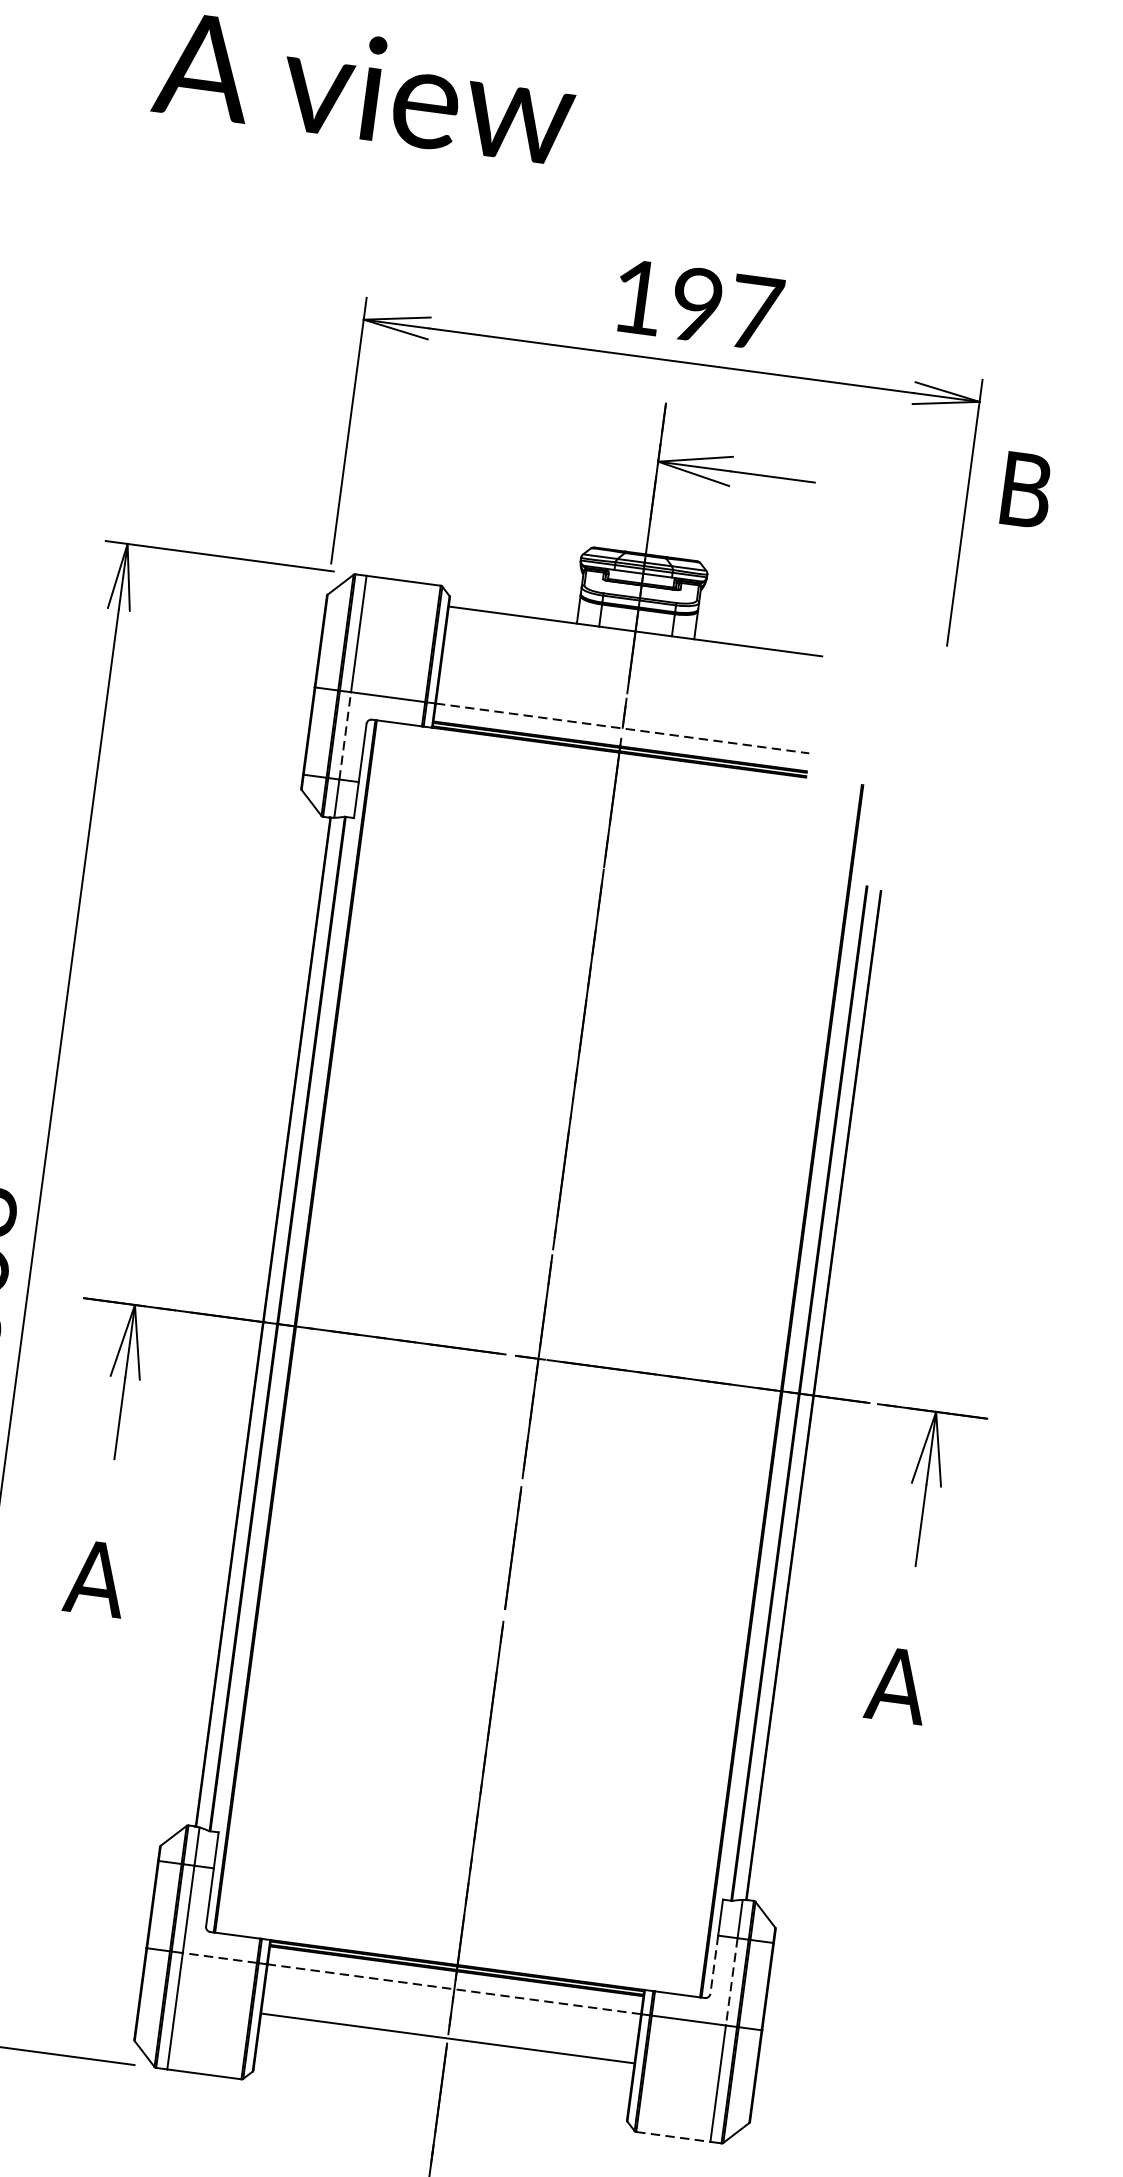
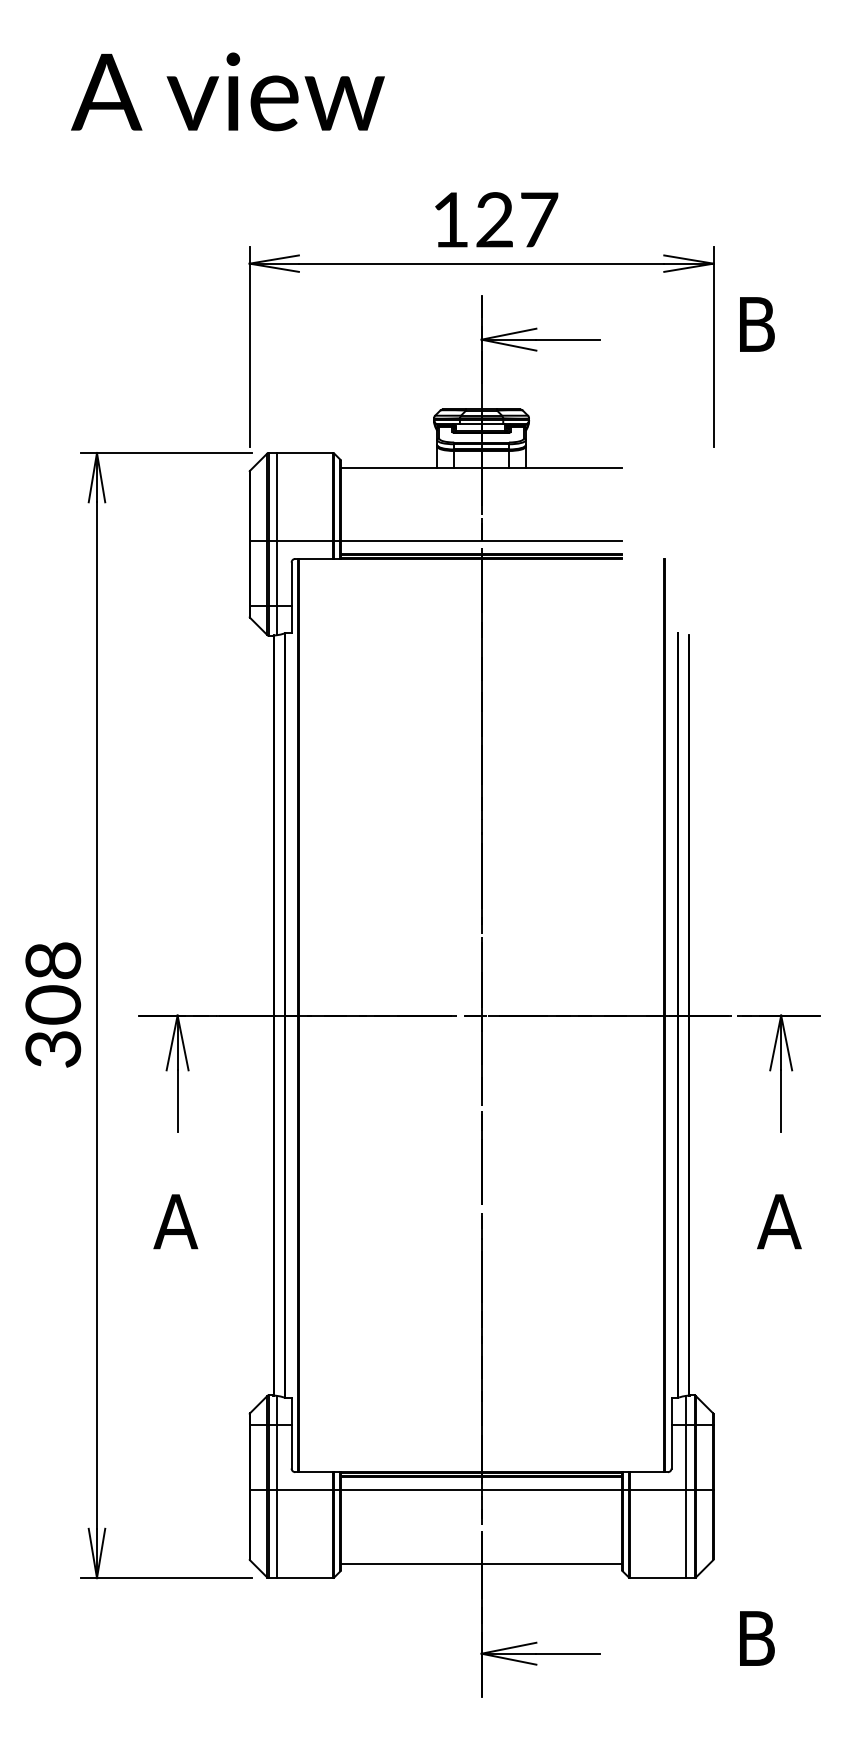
text: (696, 304) -> (494, 219), 197 -> 127
line: (622, 728) -> (481, 540), dashed -> solid
line: (345, 735) -> (277, 573), dashed -> solid
line: (219, 1957) -> (304, 1490), dashed -> solid
line: (714, 1964) -> (671, 1446), dashed -> solid
line: (732, 1981) -> (686, 1457), dashed -> solid
line: (454, 1989) -> (481, 1490), dashed -> solid
line: (447, 2038) -> (481, 1563), moved
line: (673, 2137) -> (658, 1578), dashed -> solid

